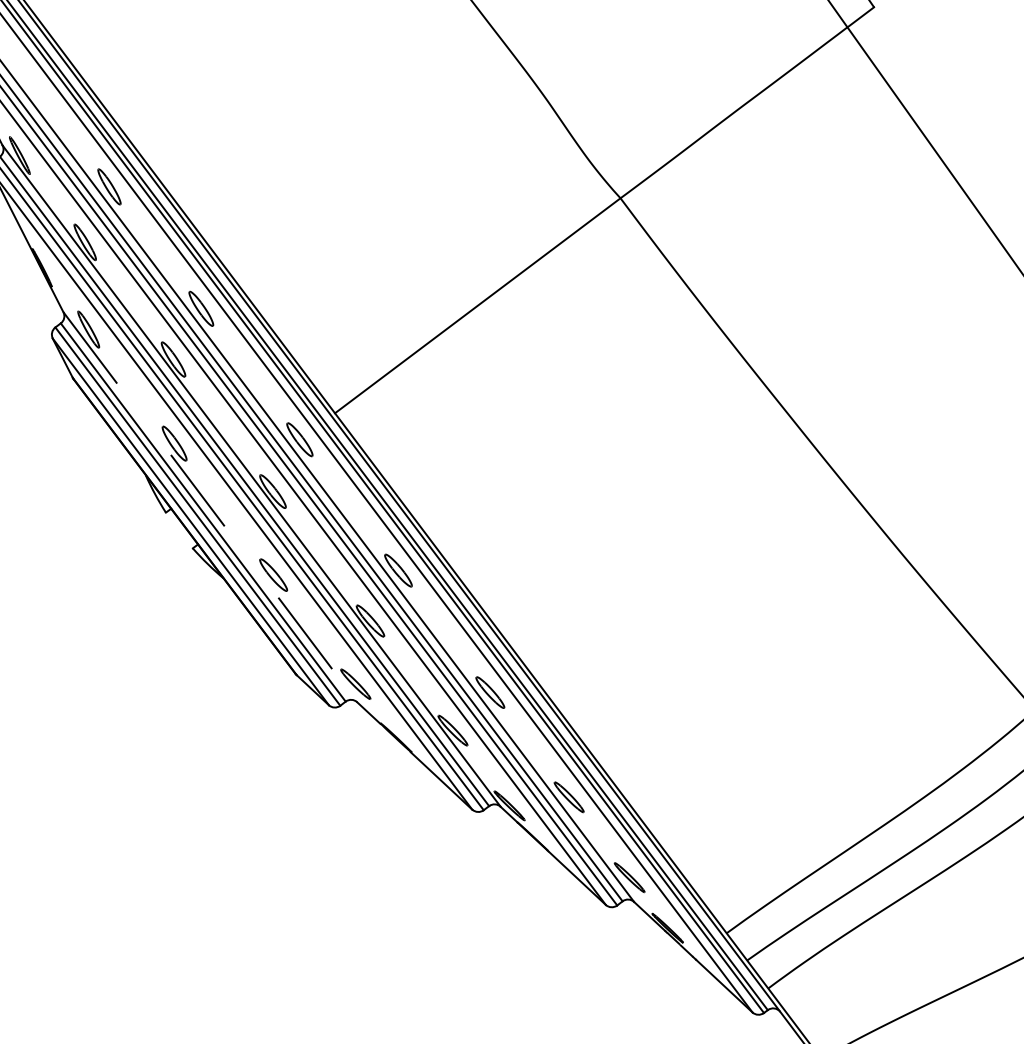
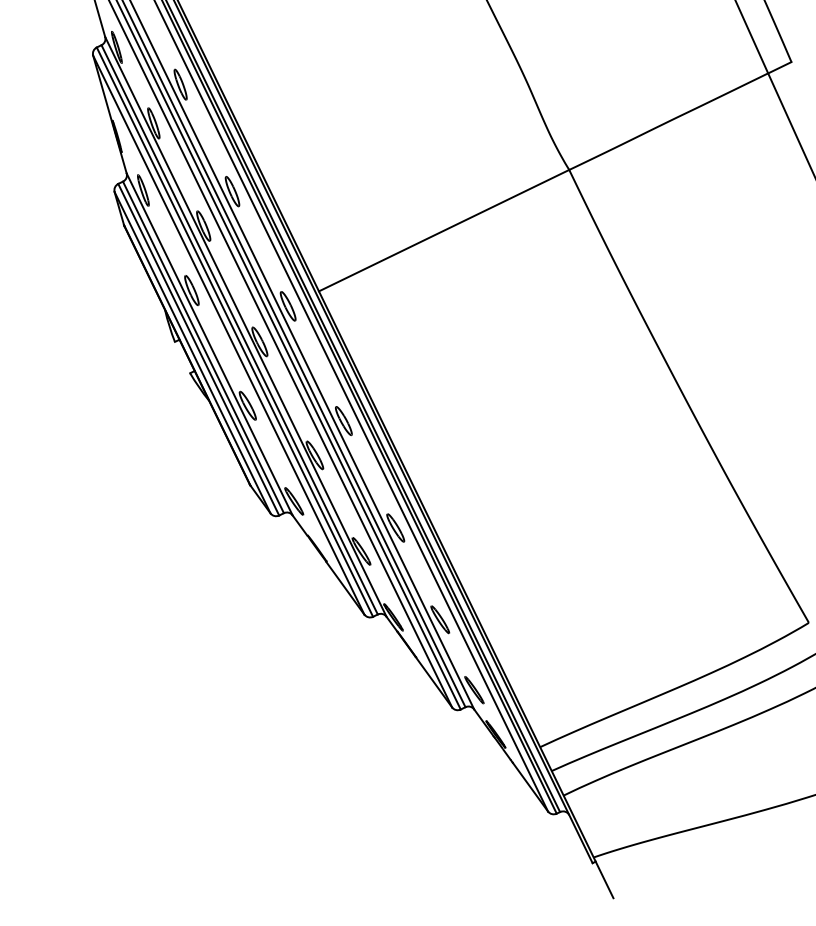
line: (210, 507) -> (209, 344), dashed -> solid

